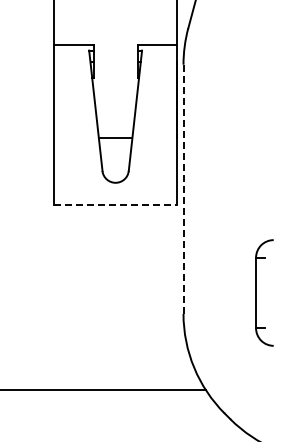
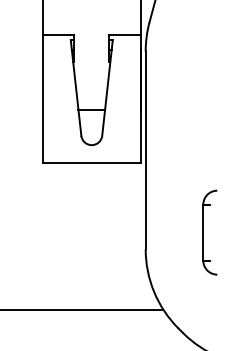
line: (183, 189) -> (145, 150), dashed -> solid
line: (115, 204) -> (91, 162), dashed -> solid

